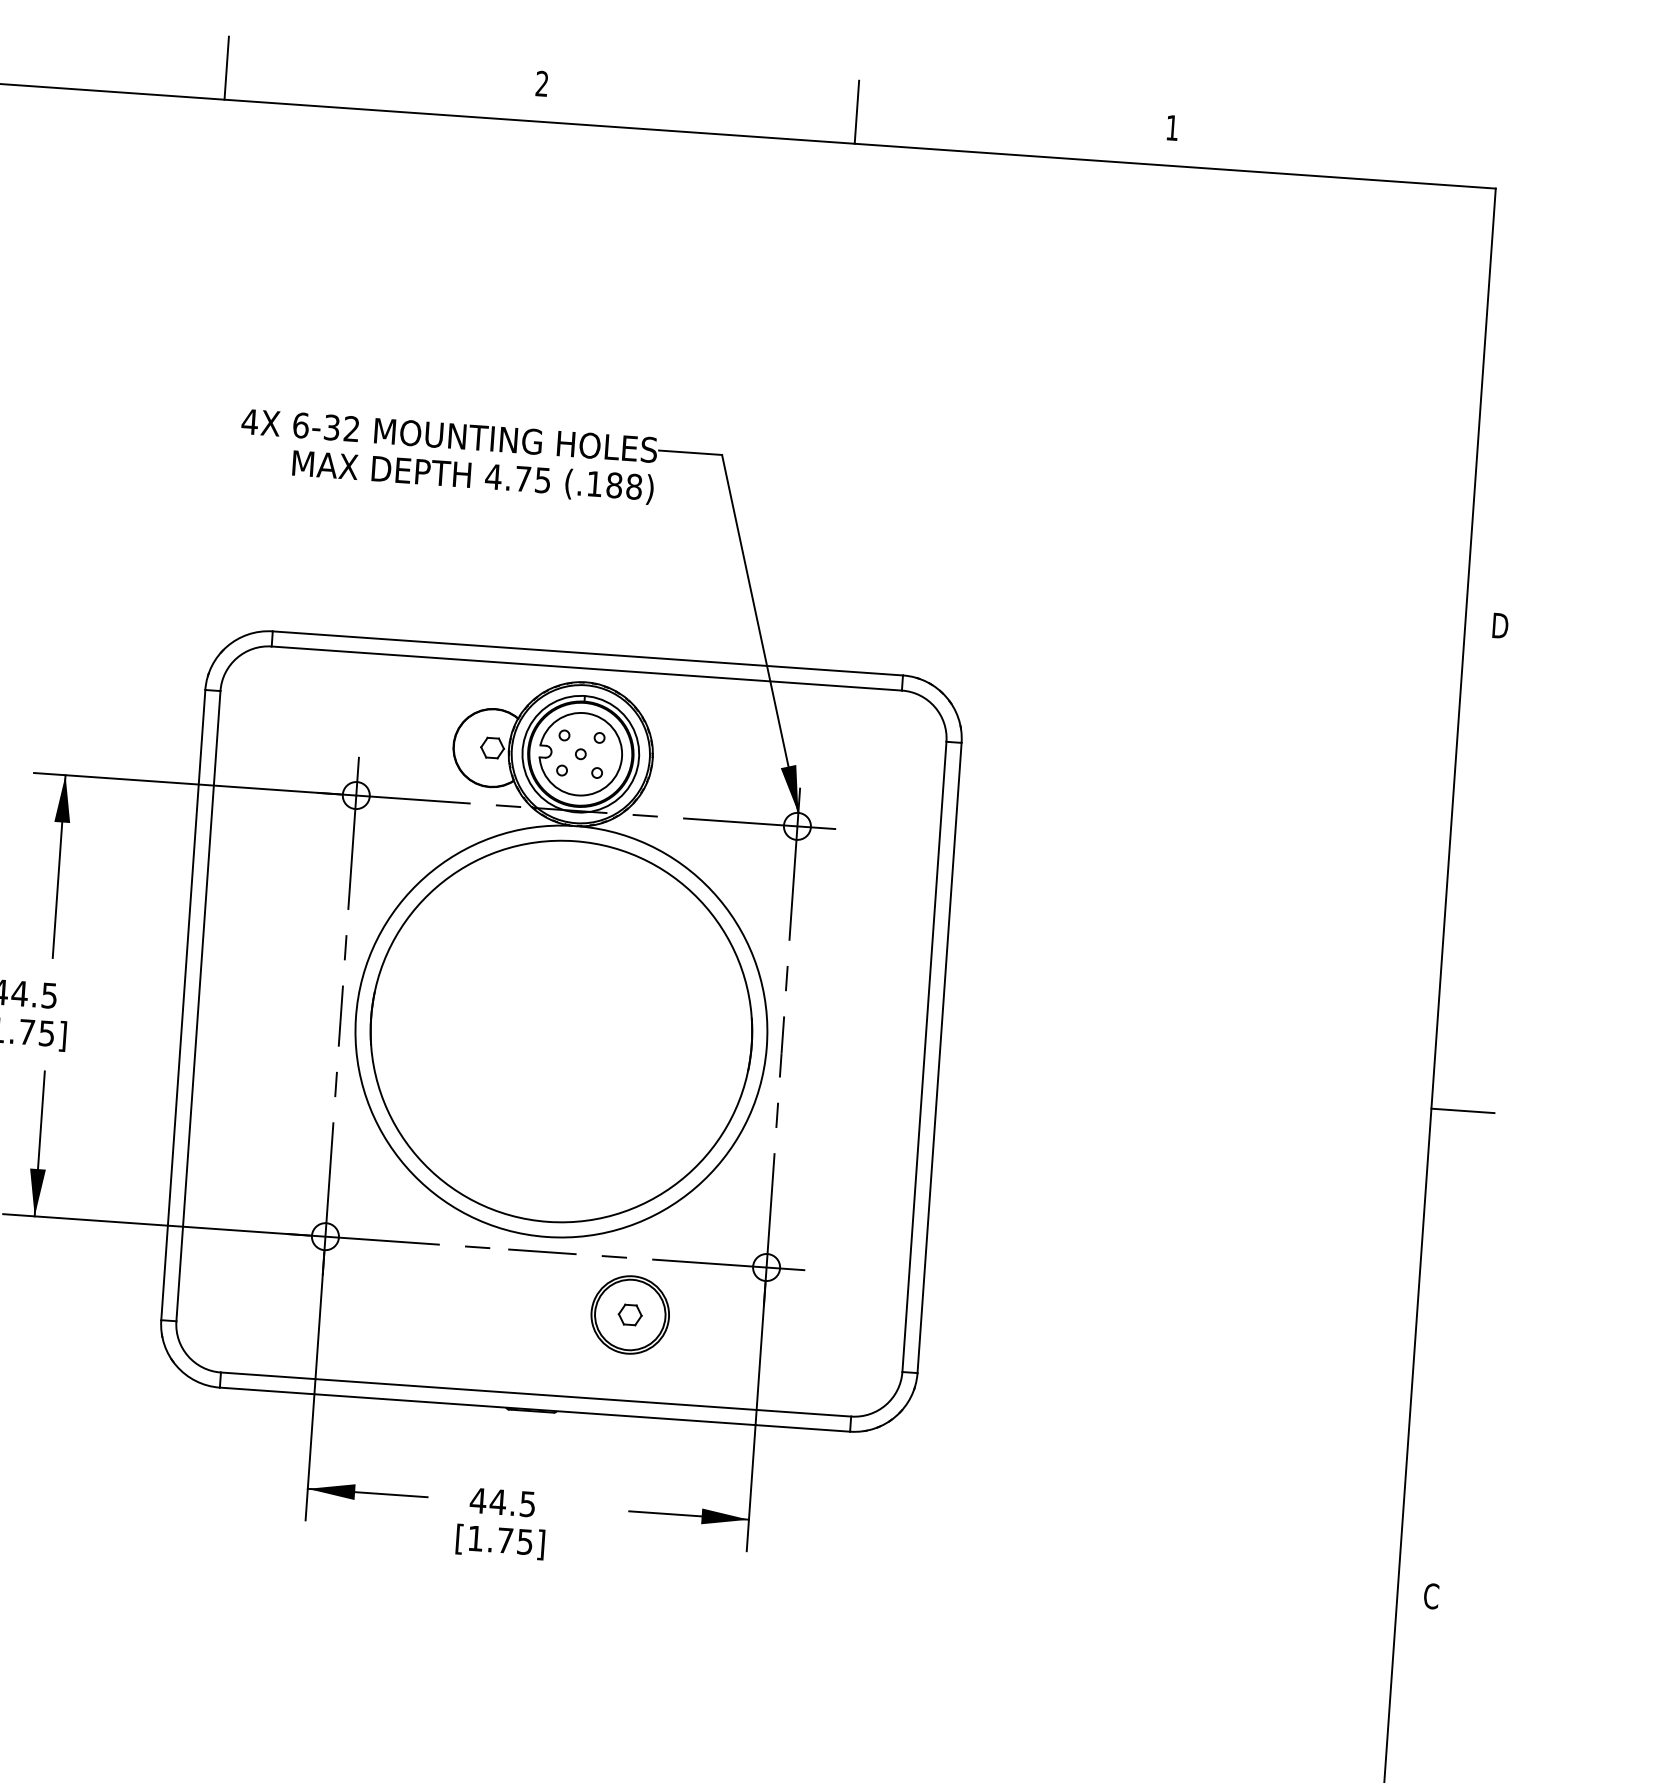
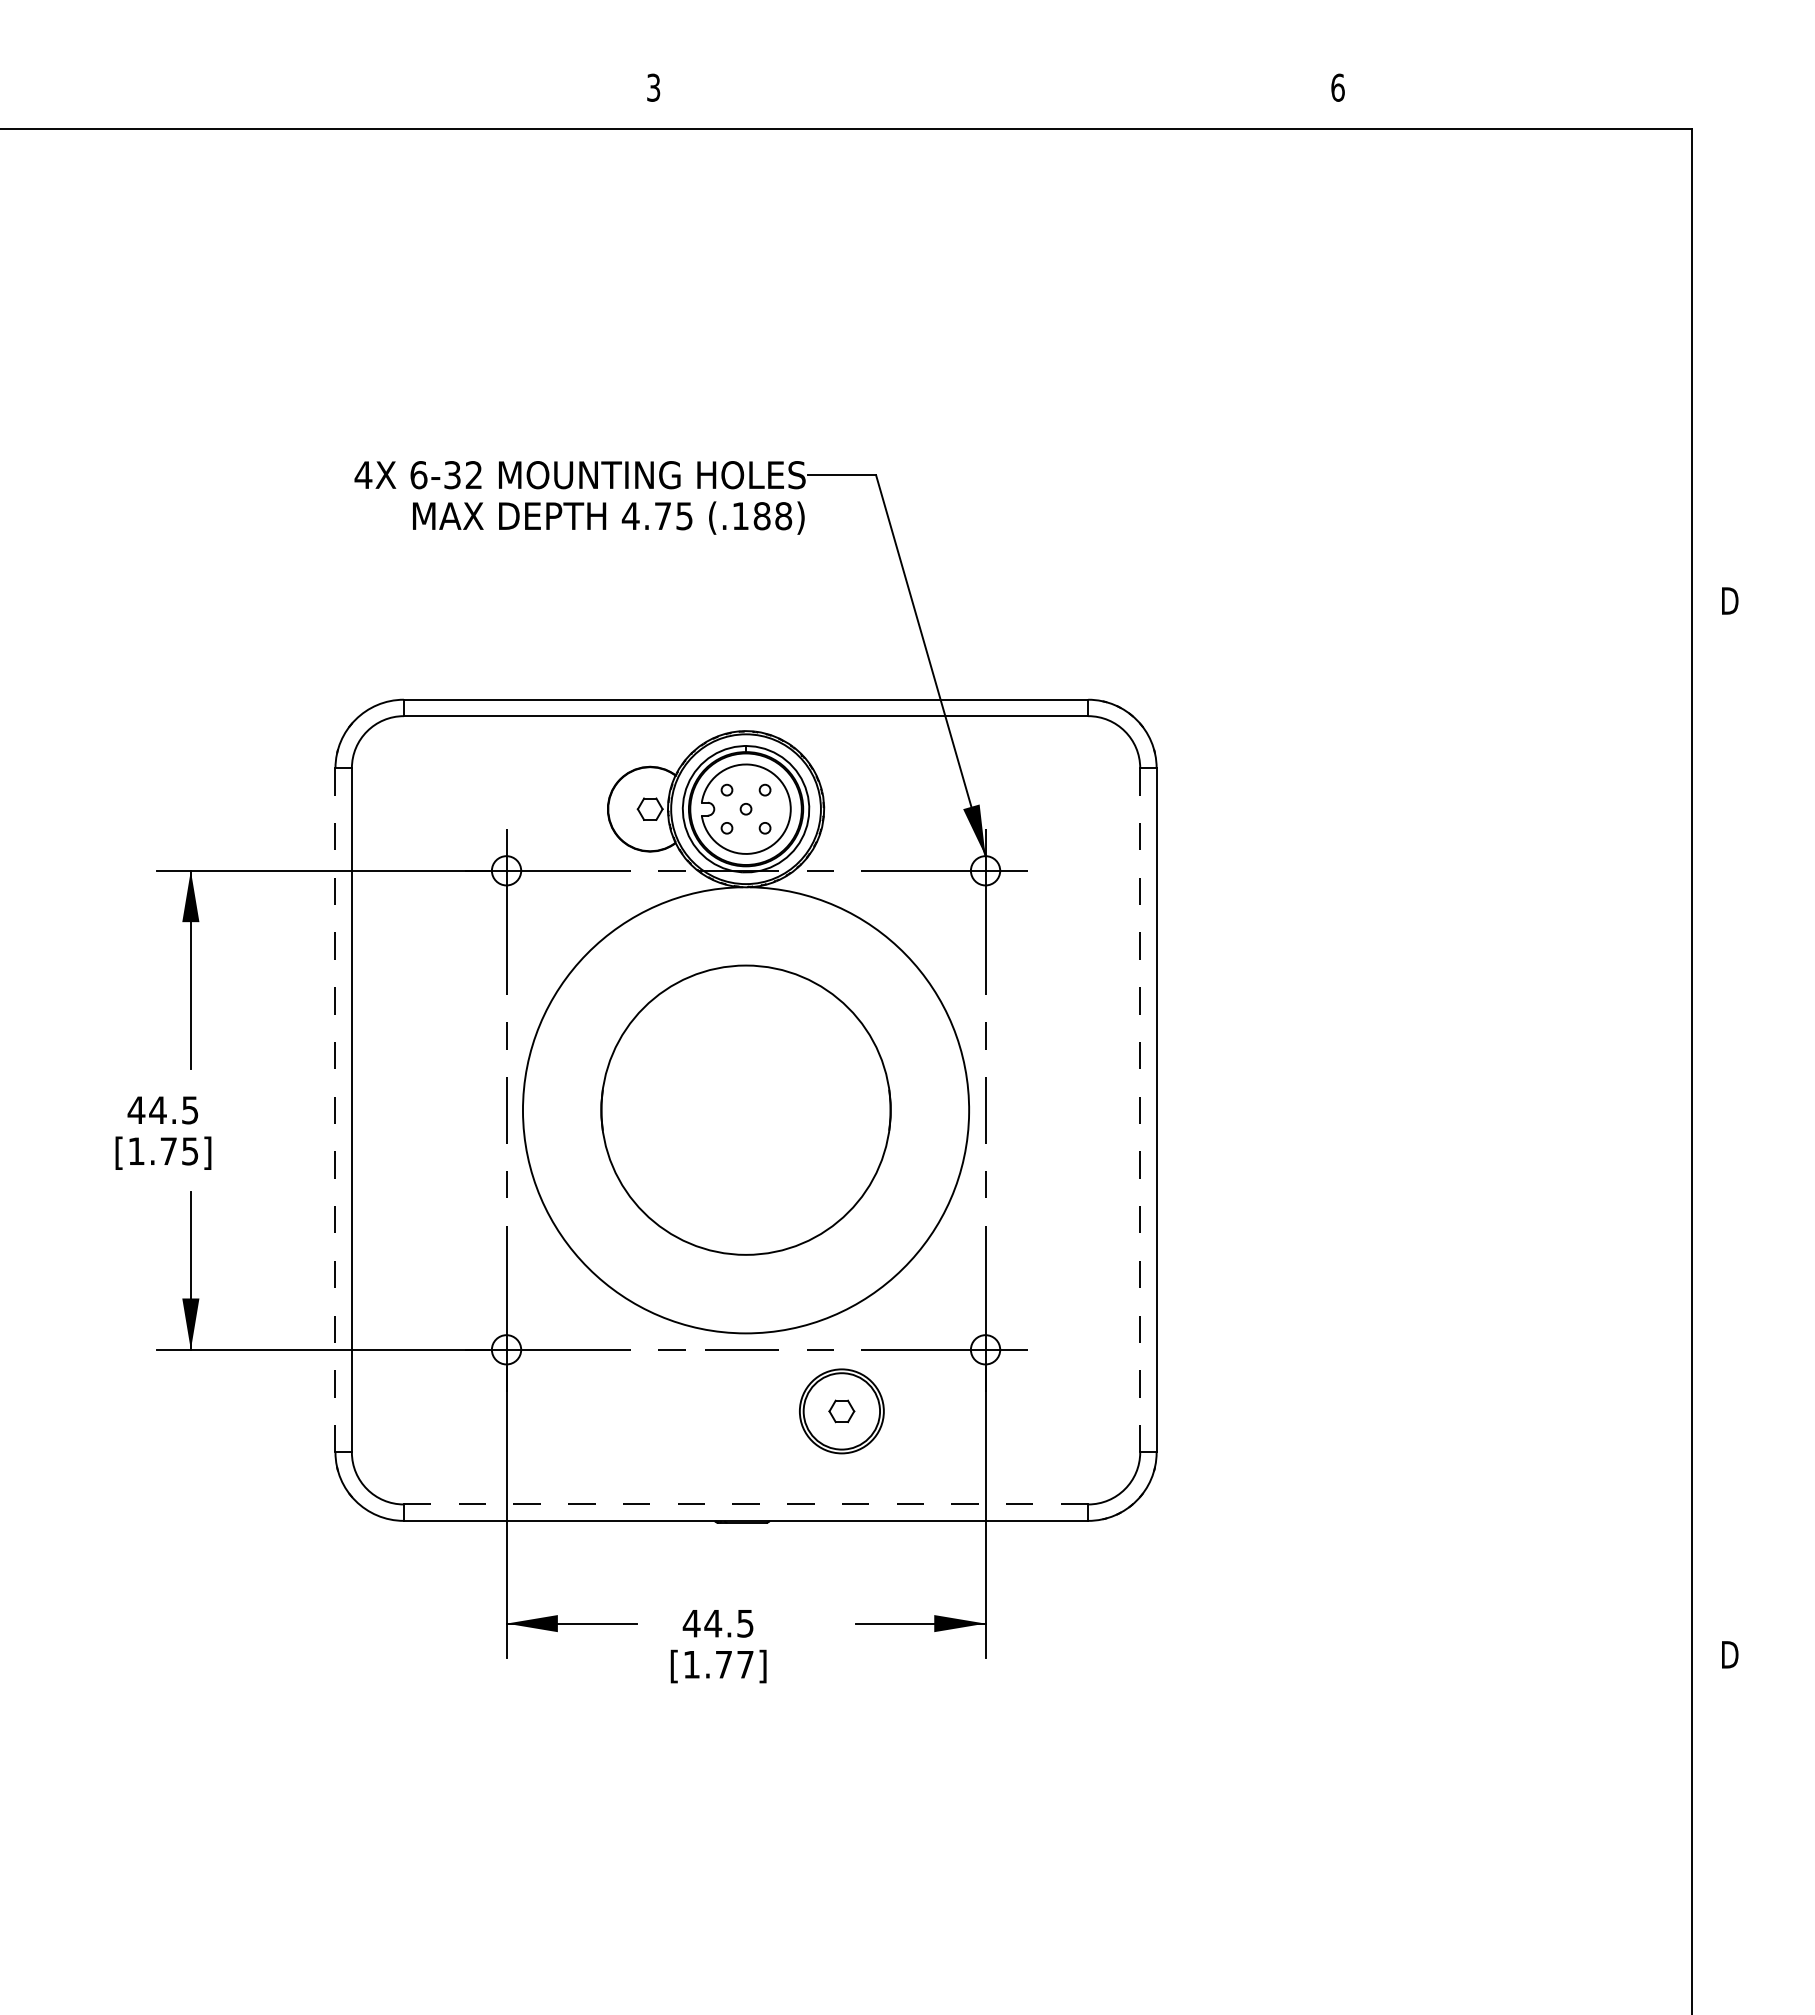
line: (226, 68) -> (311, 94), removed
text: (542, 83) -> (653, 87), 2 -> 3
line: (856, 112) -> (995, 94), removed
text: (1171, 127) -> (1337, 87), 1 -> 6
line: (183, 1005) -> (335, 1110), solid -> dashed
circle: (560, 1030) -> (745, 1109), size x0.7
line: (924, 1056) -> (1140, 1109), solid -> dashed
line: (1462, 1110) -> (1725, 1127), removed
line: (536, 1394) -> (746, 1504), solid -> dashed
text: (525, 1541) -> (745, 1664), [1.75] -> [1.77]
text: (1432, 1596) -> (1729, 1654), C -> D

